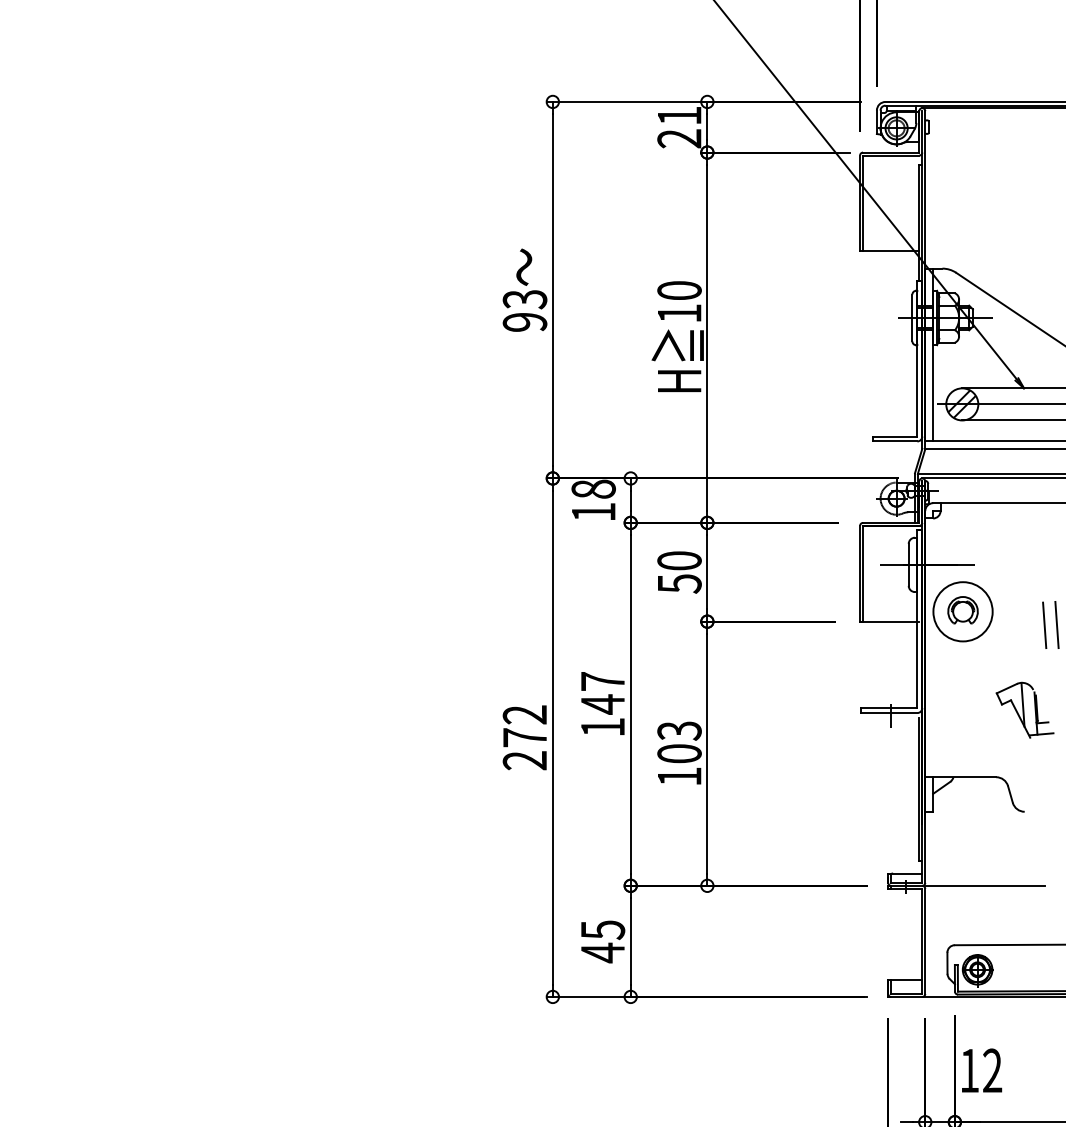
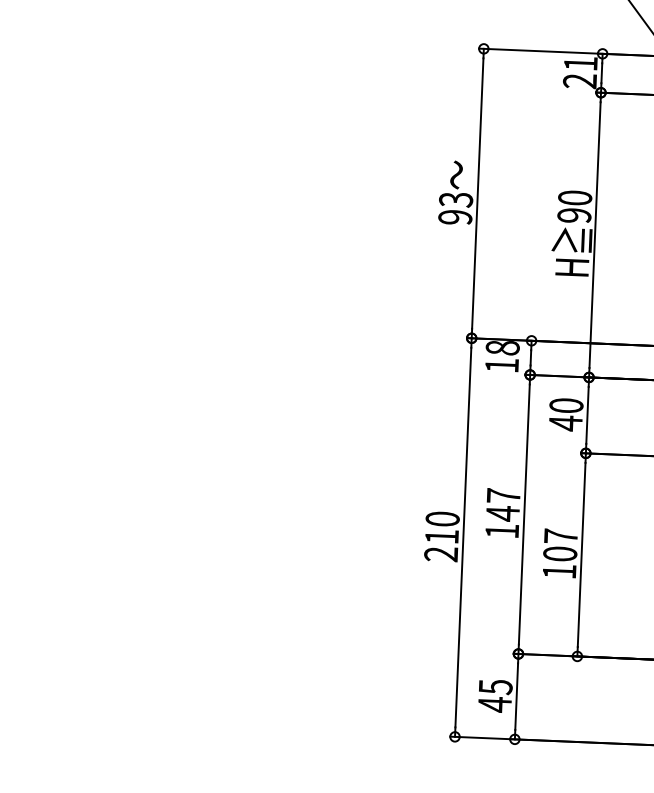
text: (679, 313) -> (574, 215), 10 -> 90
text: (679, 583) -> (565, 423), 50 -> 40
text: (524, 726) -> (441, 528), 272 -> 210
text: (679, 730) -> (560, 536), 103 -> 107

